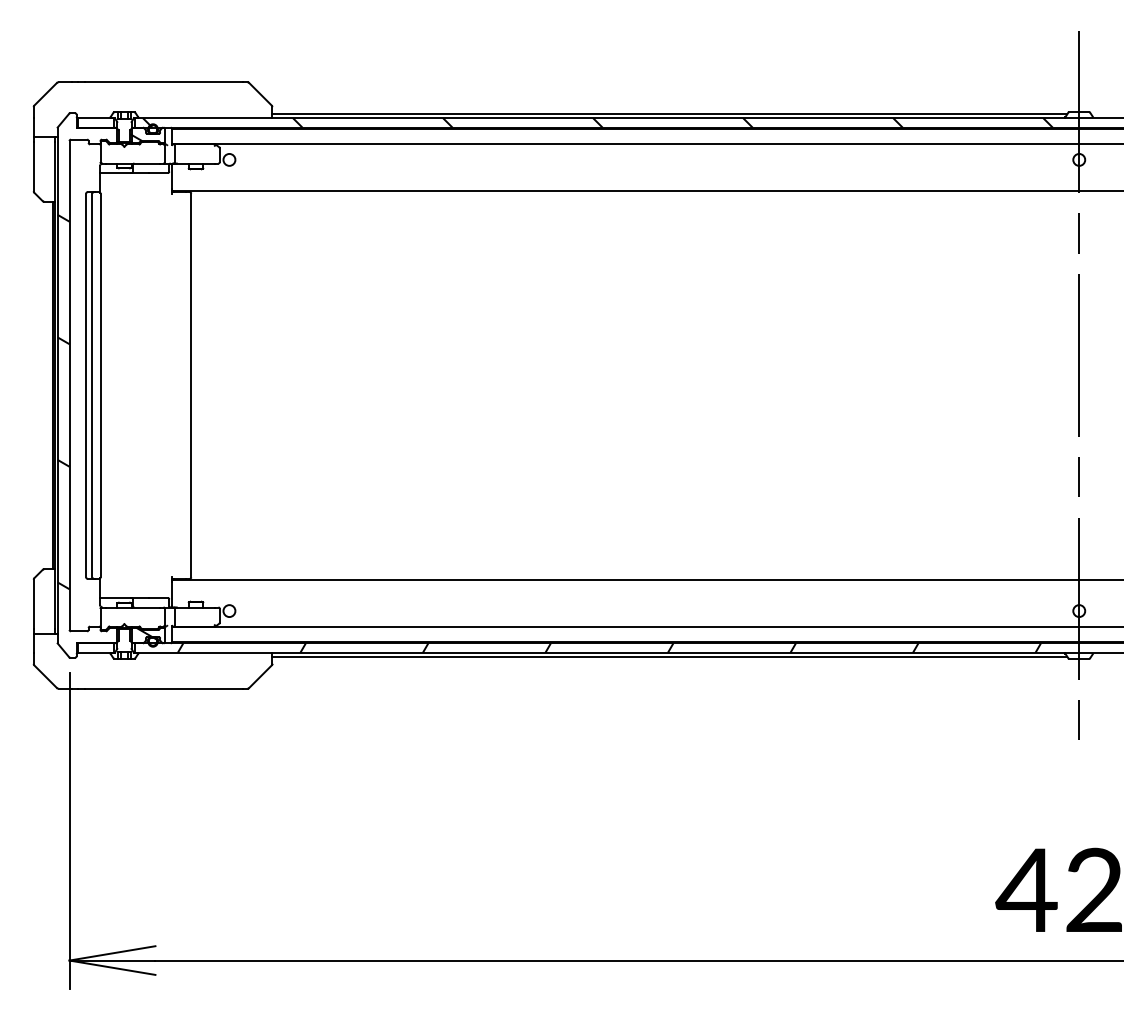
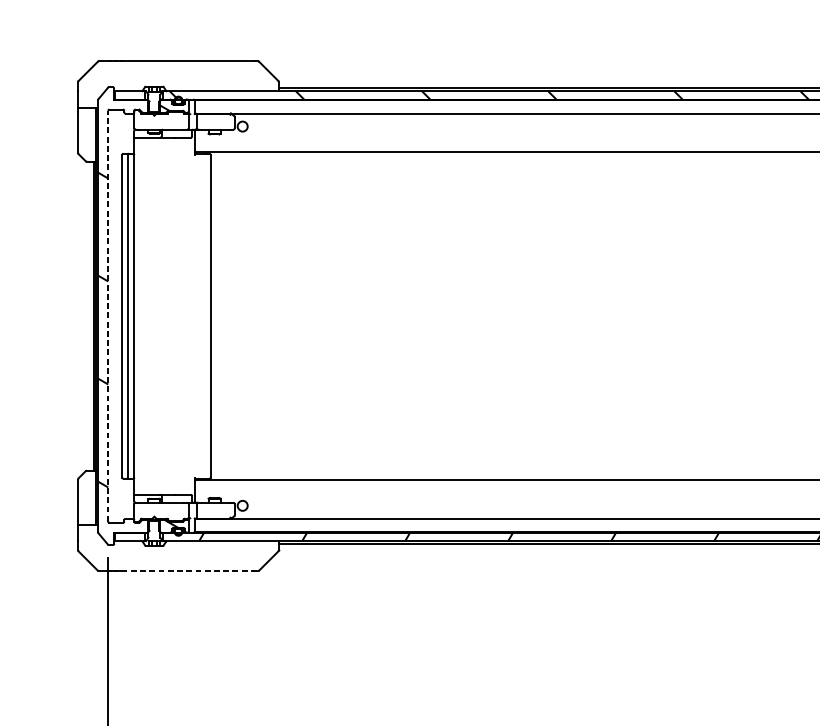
line: (69, 385) -> (108, 316), solid -> dashed
line: (164, 688) -> (188, 570), solid -> dashed

